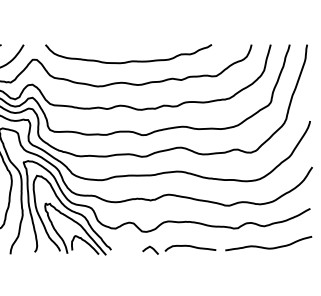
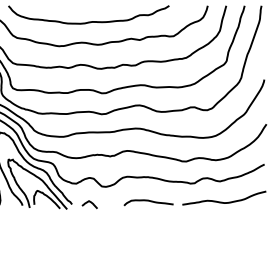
curve: (150, 248) -> (89, 202), moved

